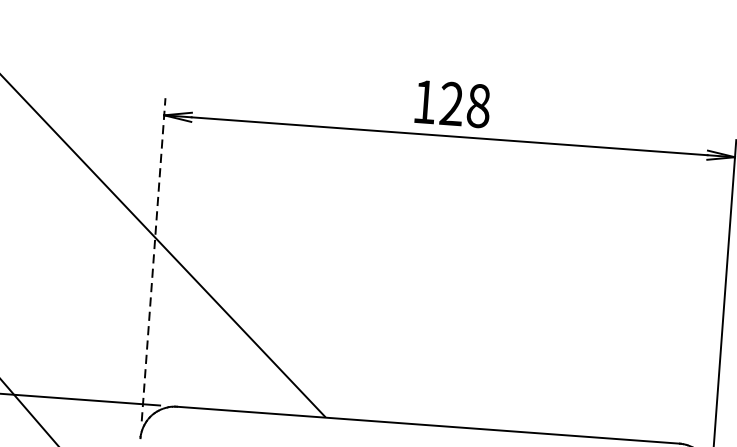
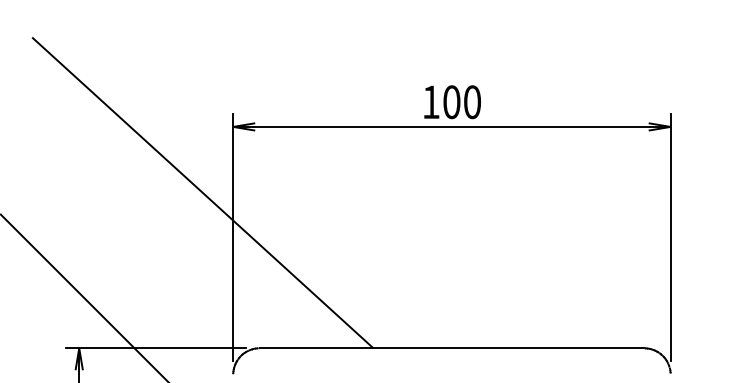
text: (465, 105) -> (462, 102), 128 -> 100
line: (153, 259) -> (233, 237), dashed -> solid

